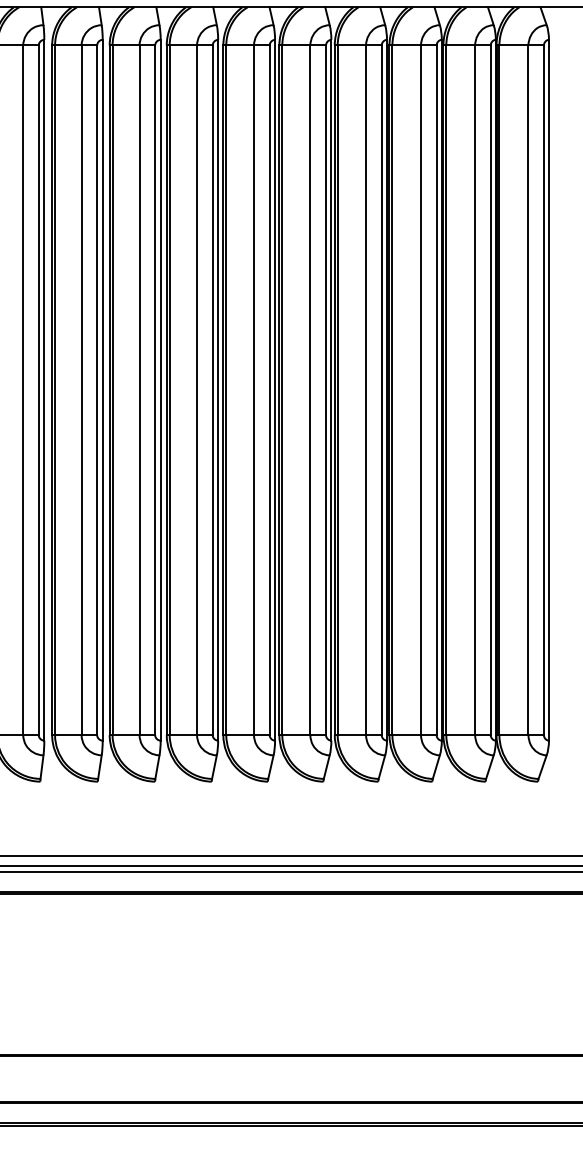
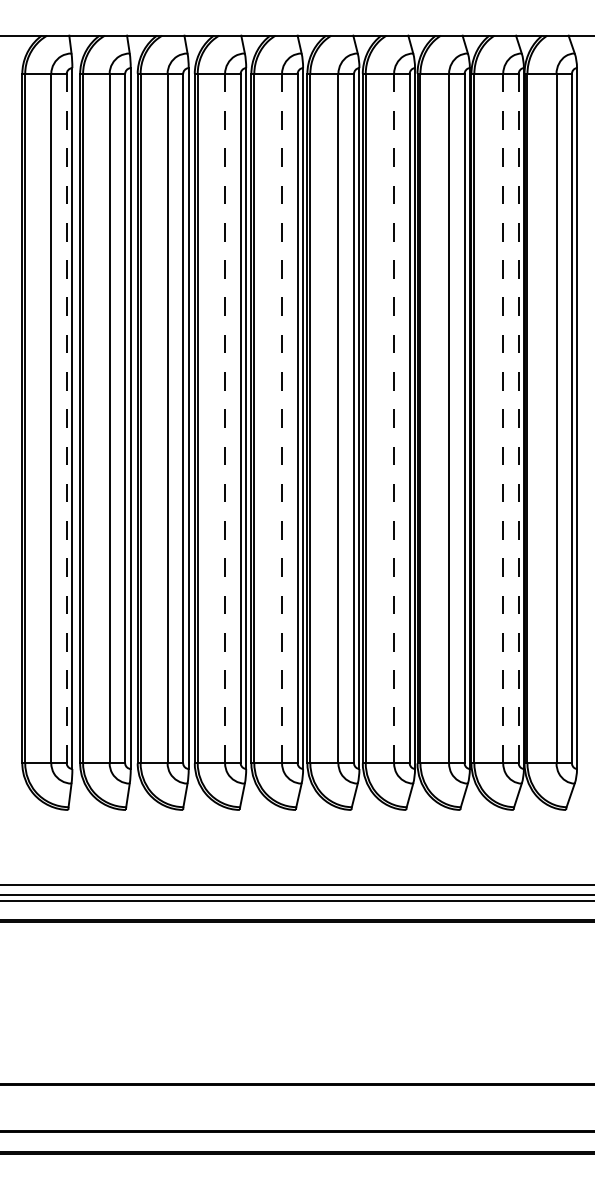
line: (38, 390) -> (66, 418), solid -> dashed
line: (197, 390) -> (225, 418), solid -> dashed
line: (254, 390) -> (282, 418), solid -> dashed
line: (366, 390) -> (394, 418), solid -> dashed
line: (475, 390) -> (503, 418), solid -> dashed
line: (490, 390) -> (518, 418), solid -> dashed

